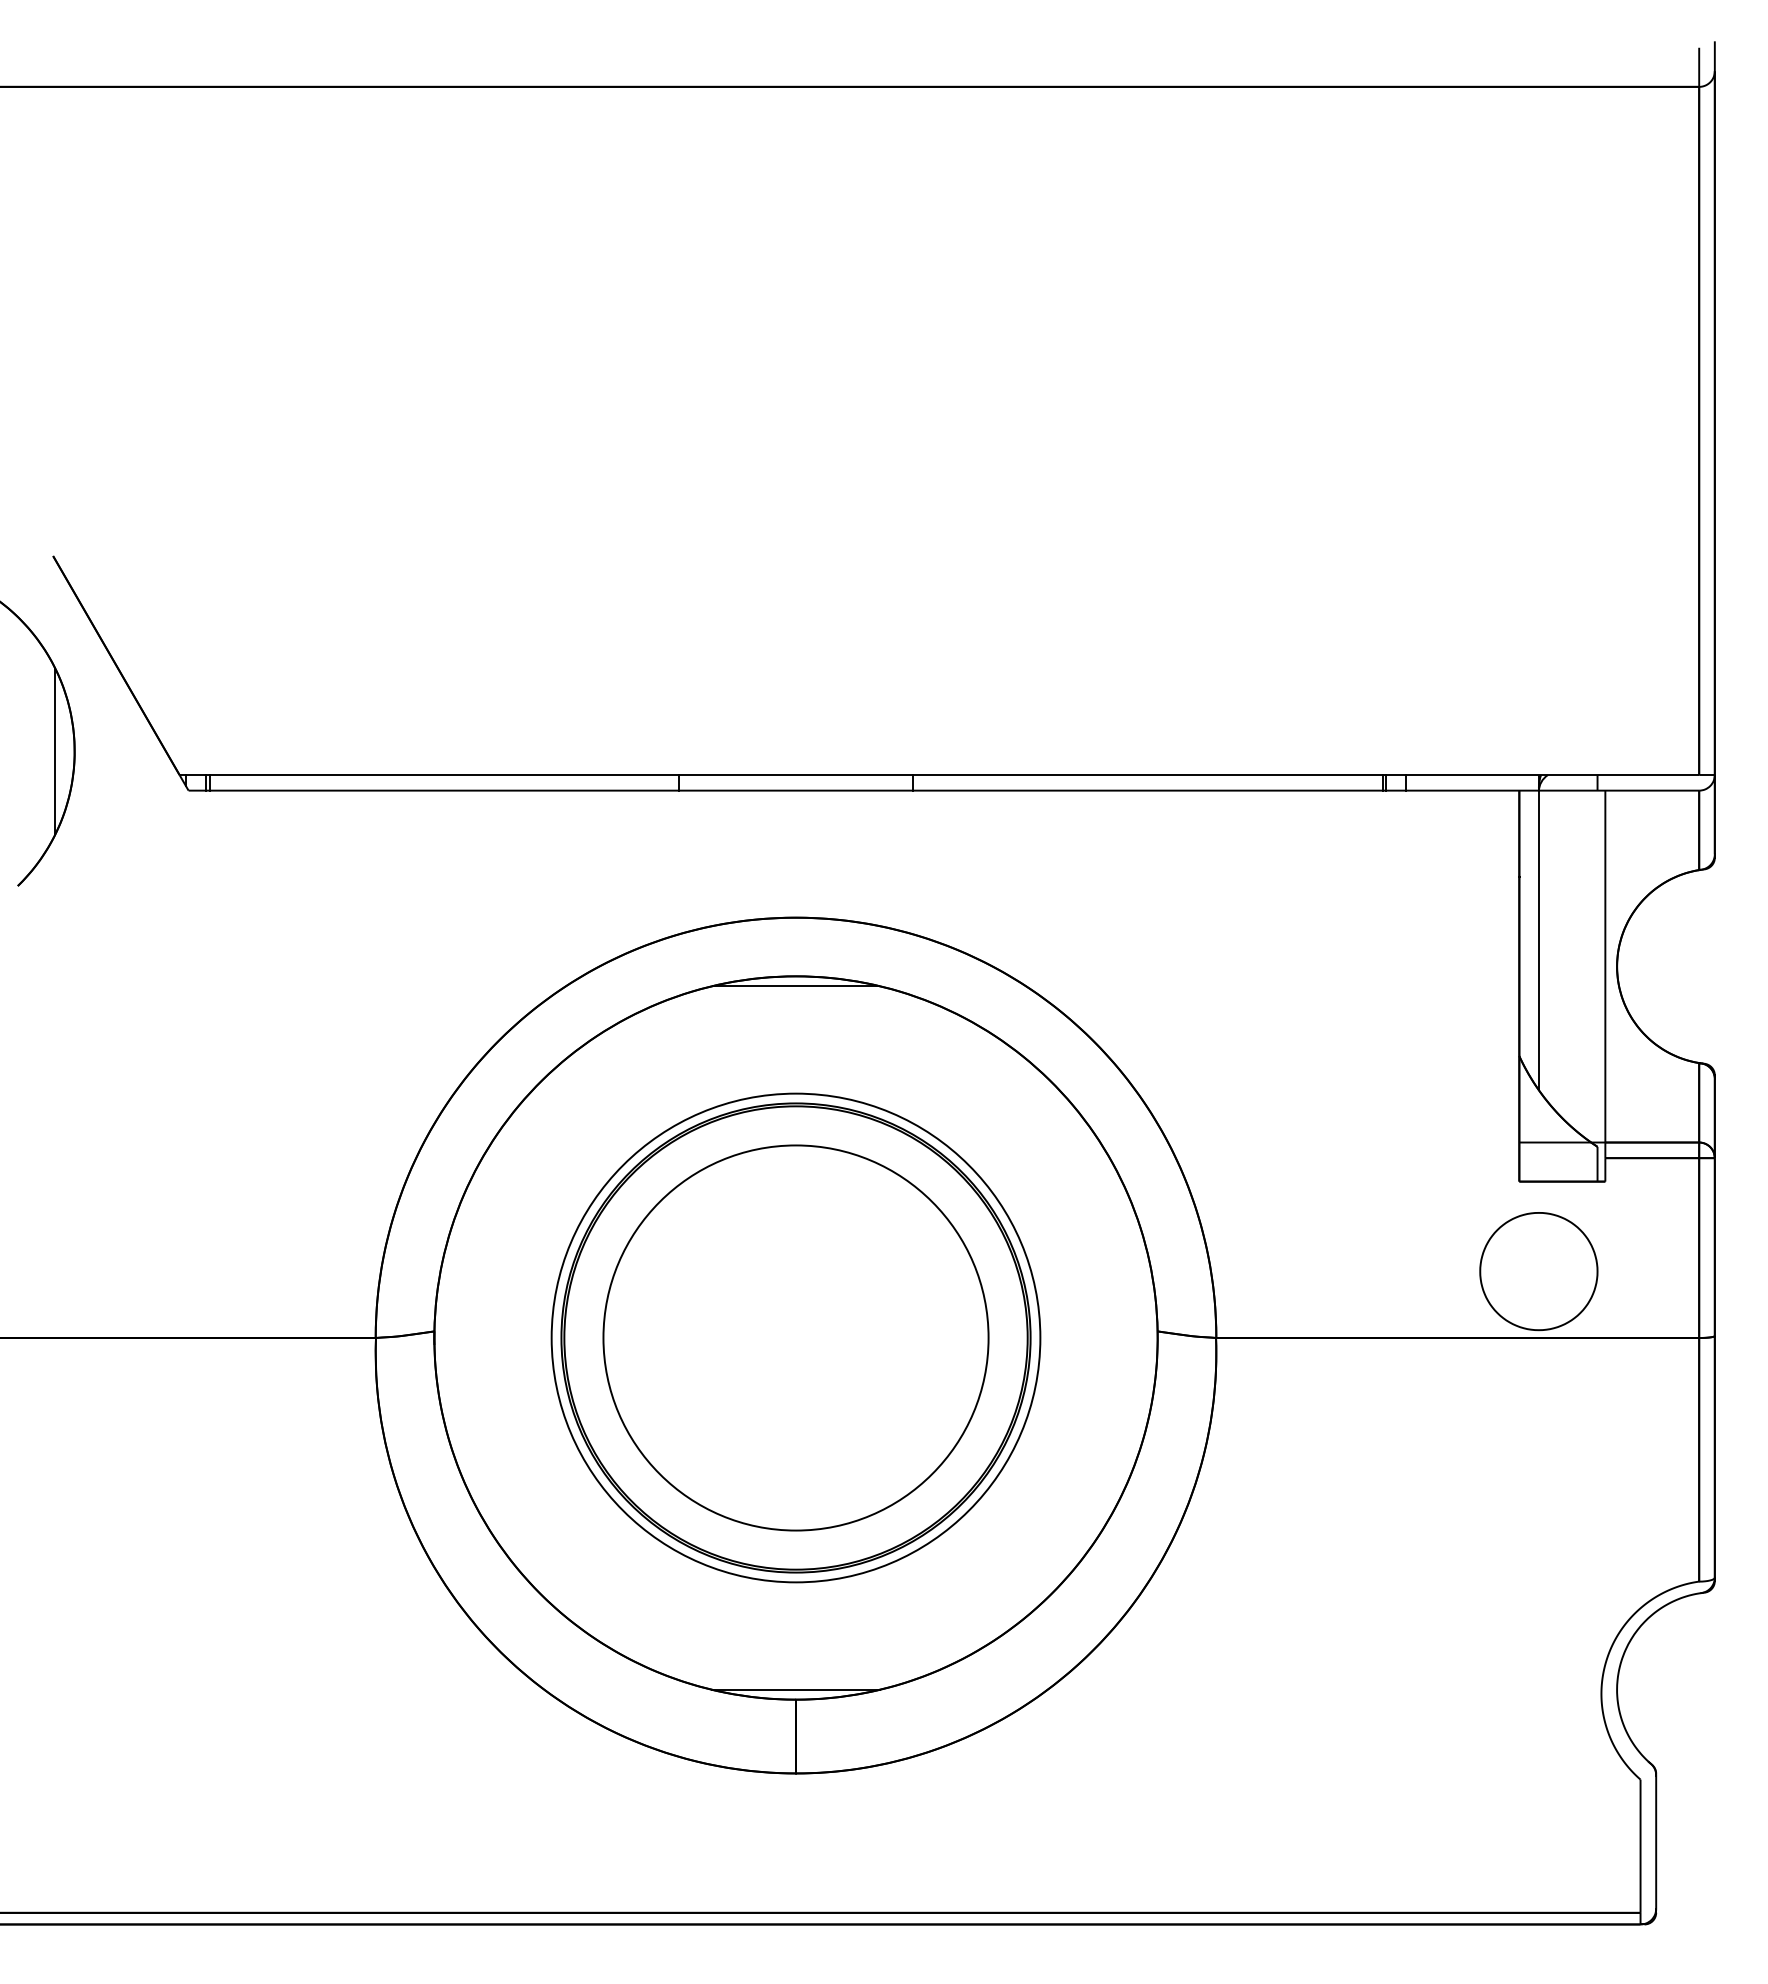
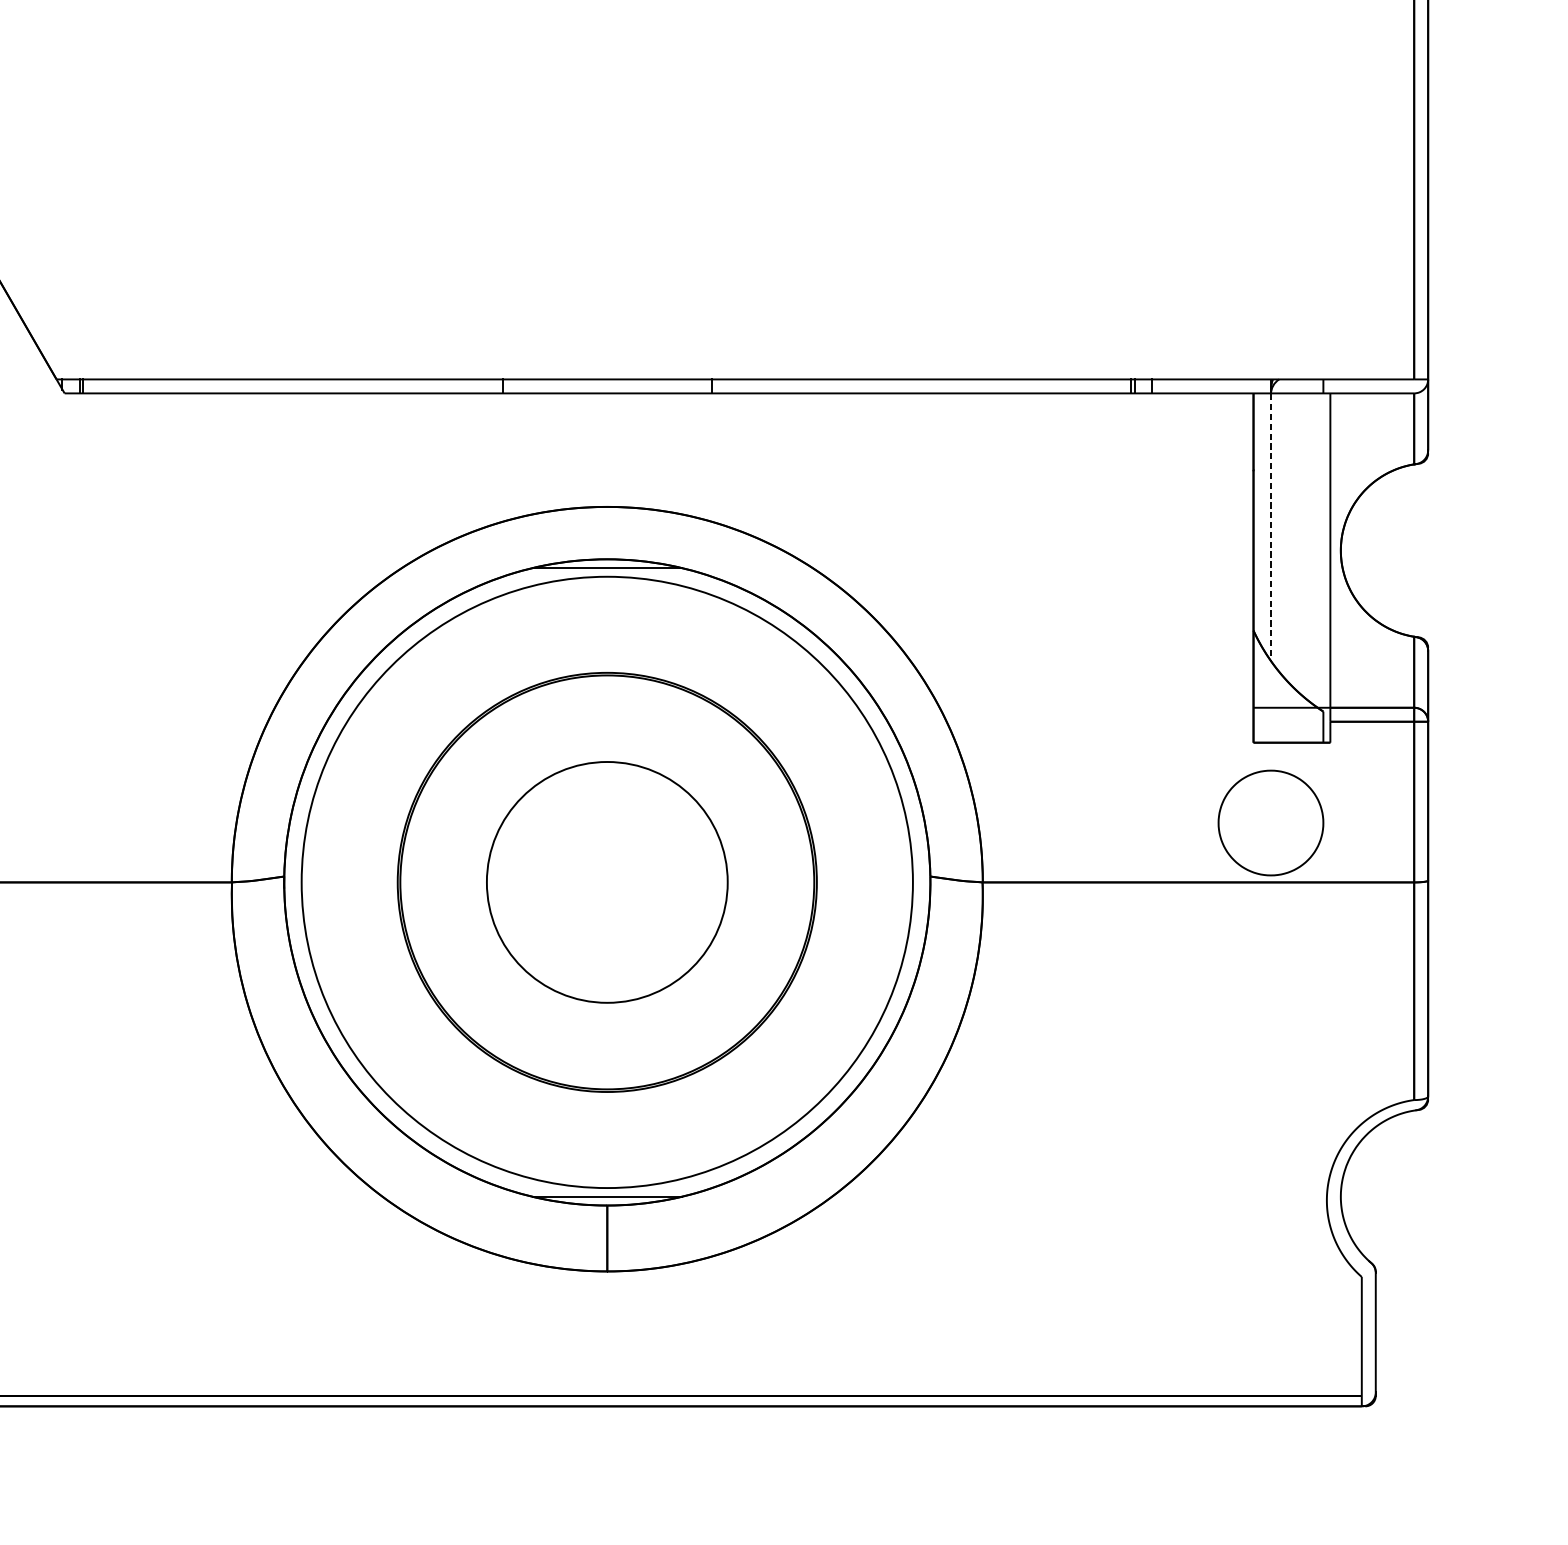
line: (1538, 941) -> (1270, 528), solid -> dashed
circle: (795, 1337) -> (606, 881), size x0.7
circle: (795, 1337) -> (606, 881), size x1.4

